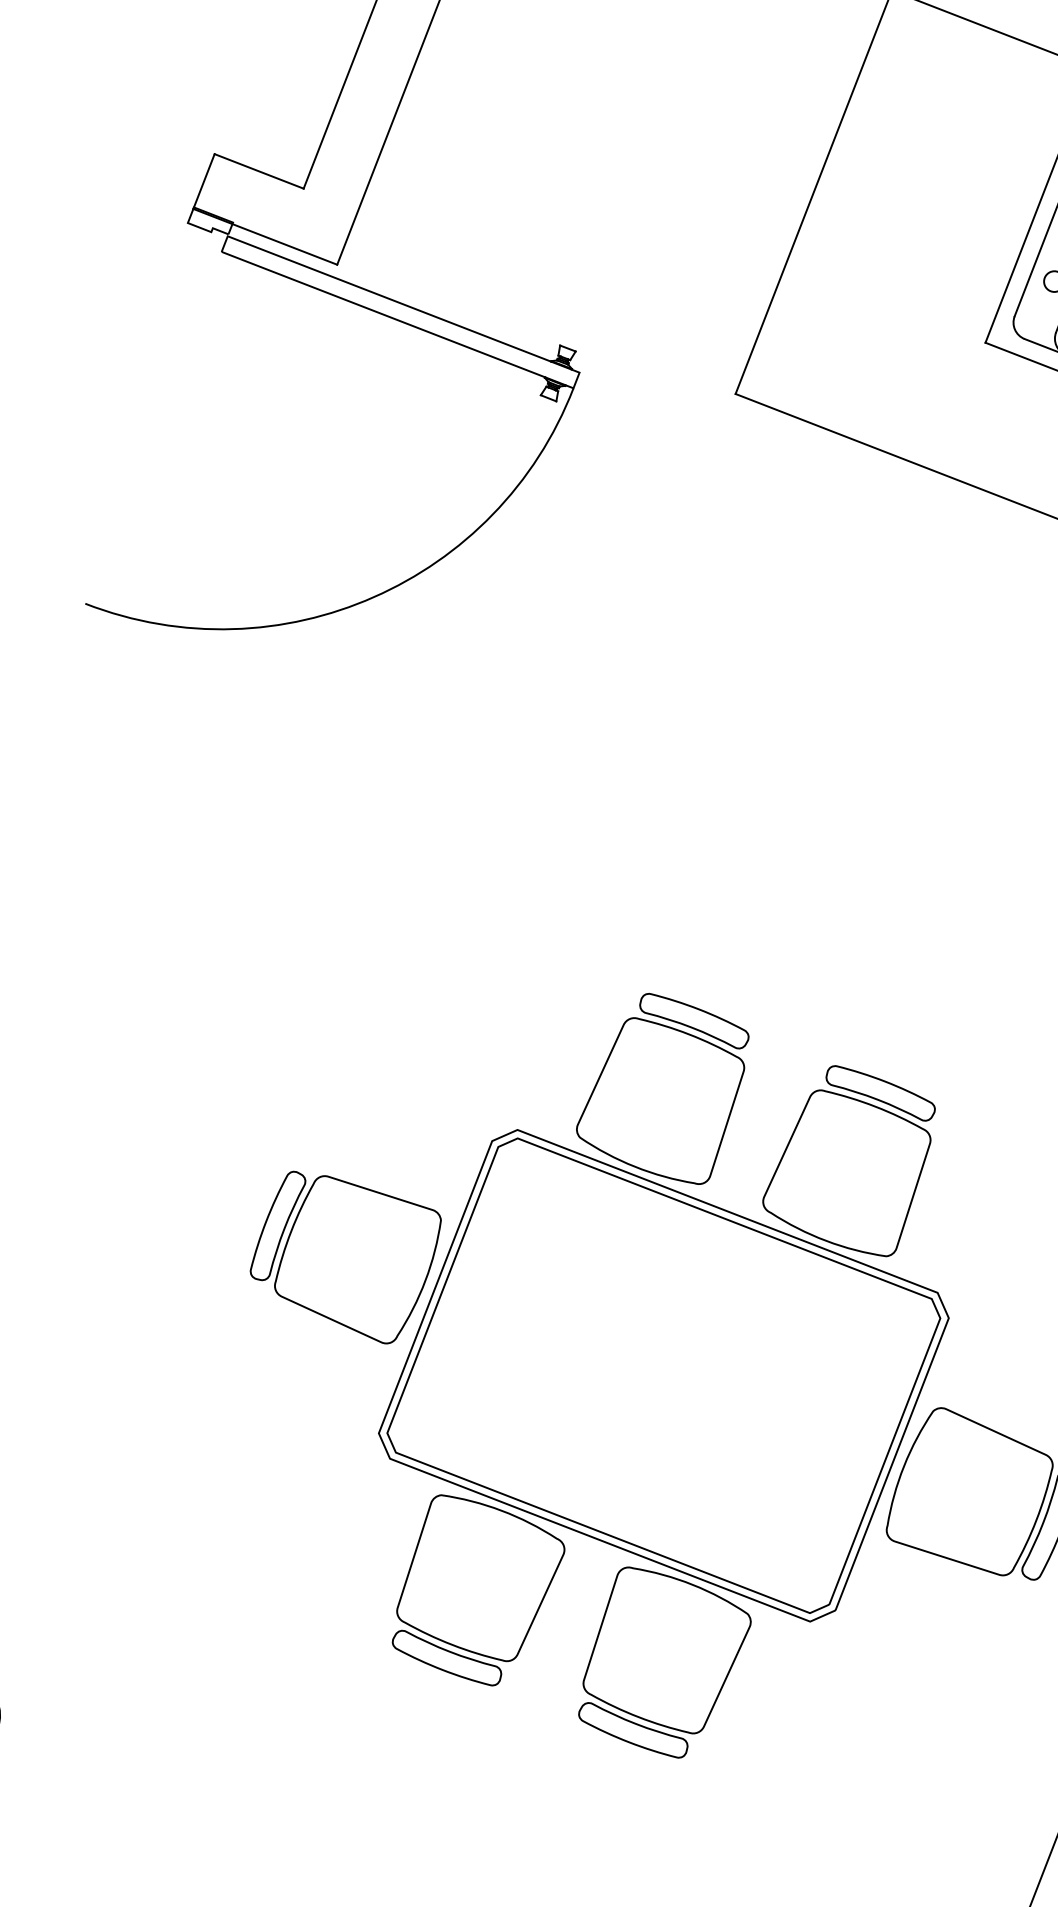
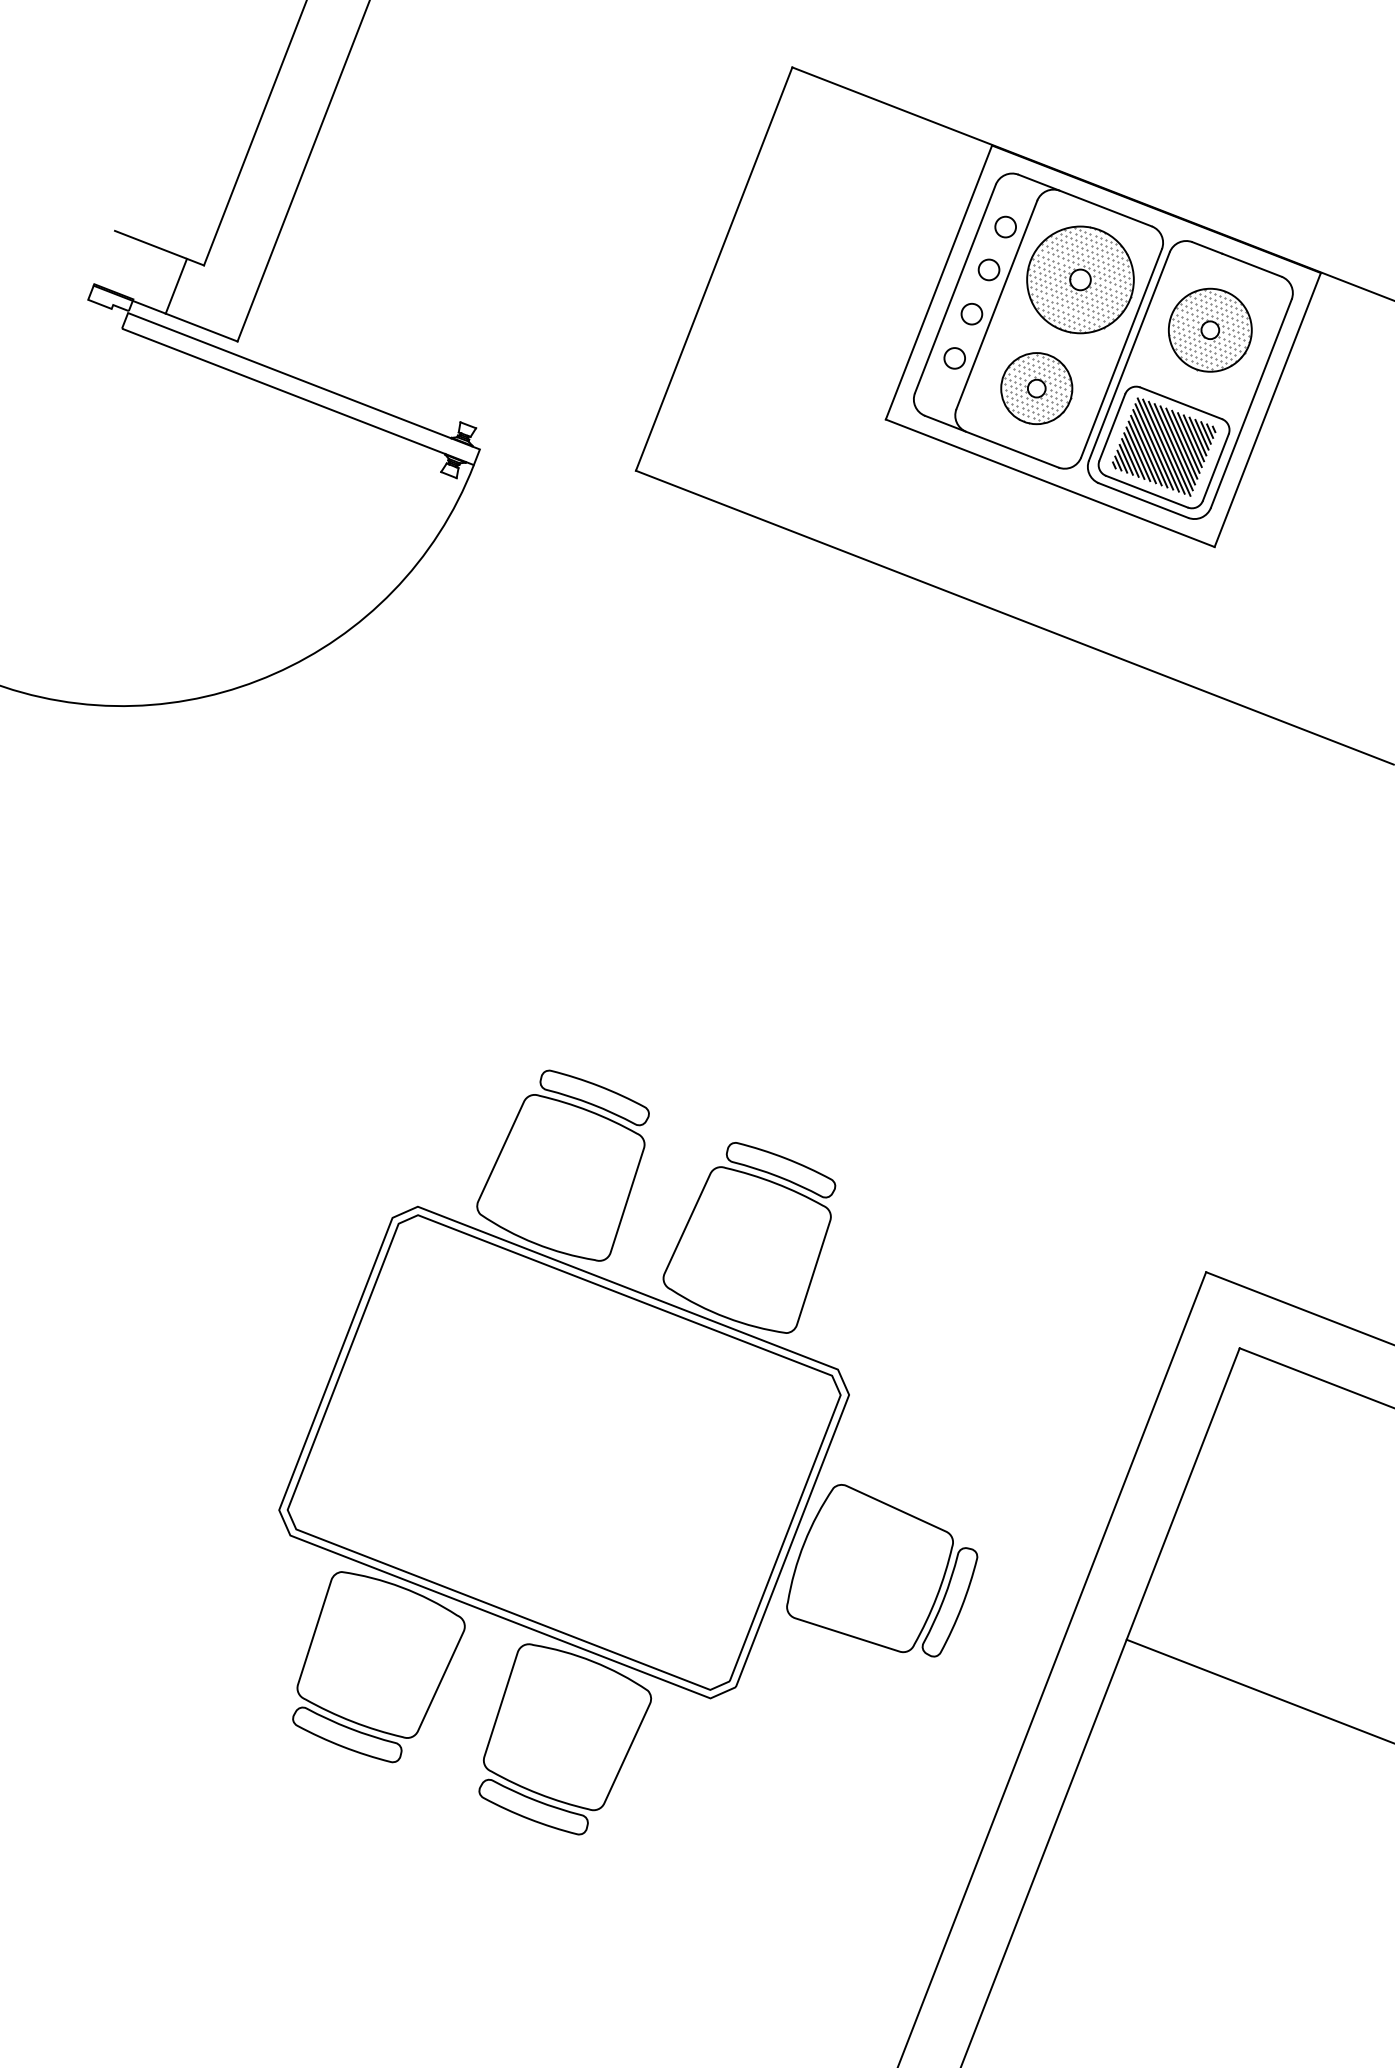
line: (203, 180) -> (175, 285), moved
part: (346, 1257) -> (246, 1334), removed

